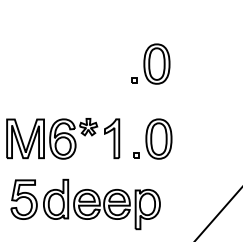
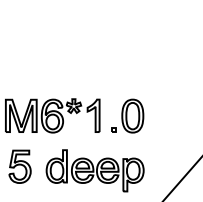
part: (150, 63) -> (125, 52), removed
part: (101, 204) -> (94, 170), moved

